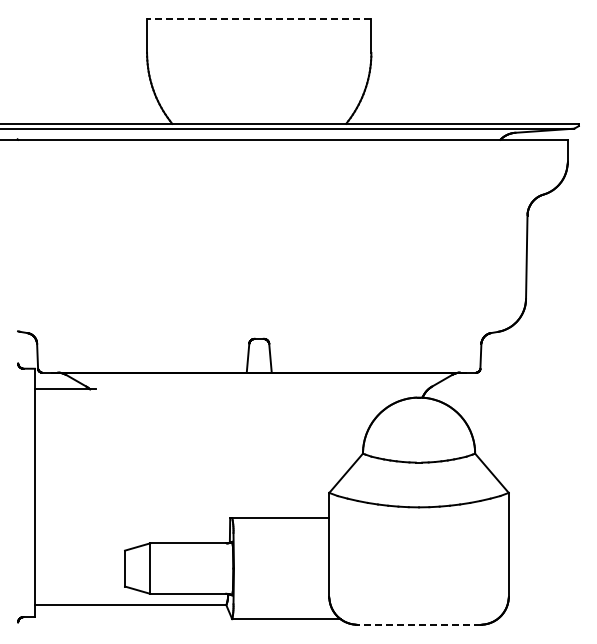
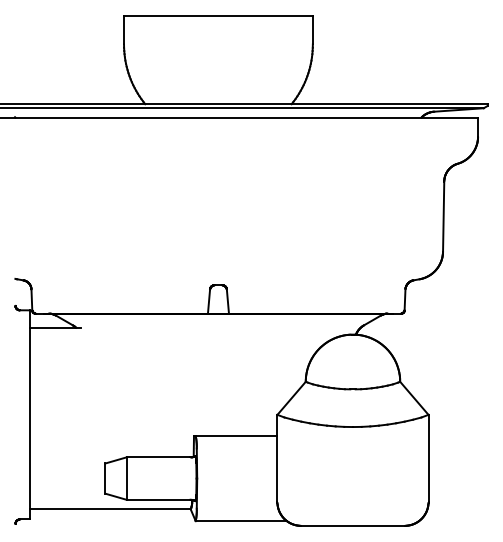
line: (258, 19) -> (217, 16), dashed -> solid
line: (419, 624) -> (353, 525), dashed -> solid

